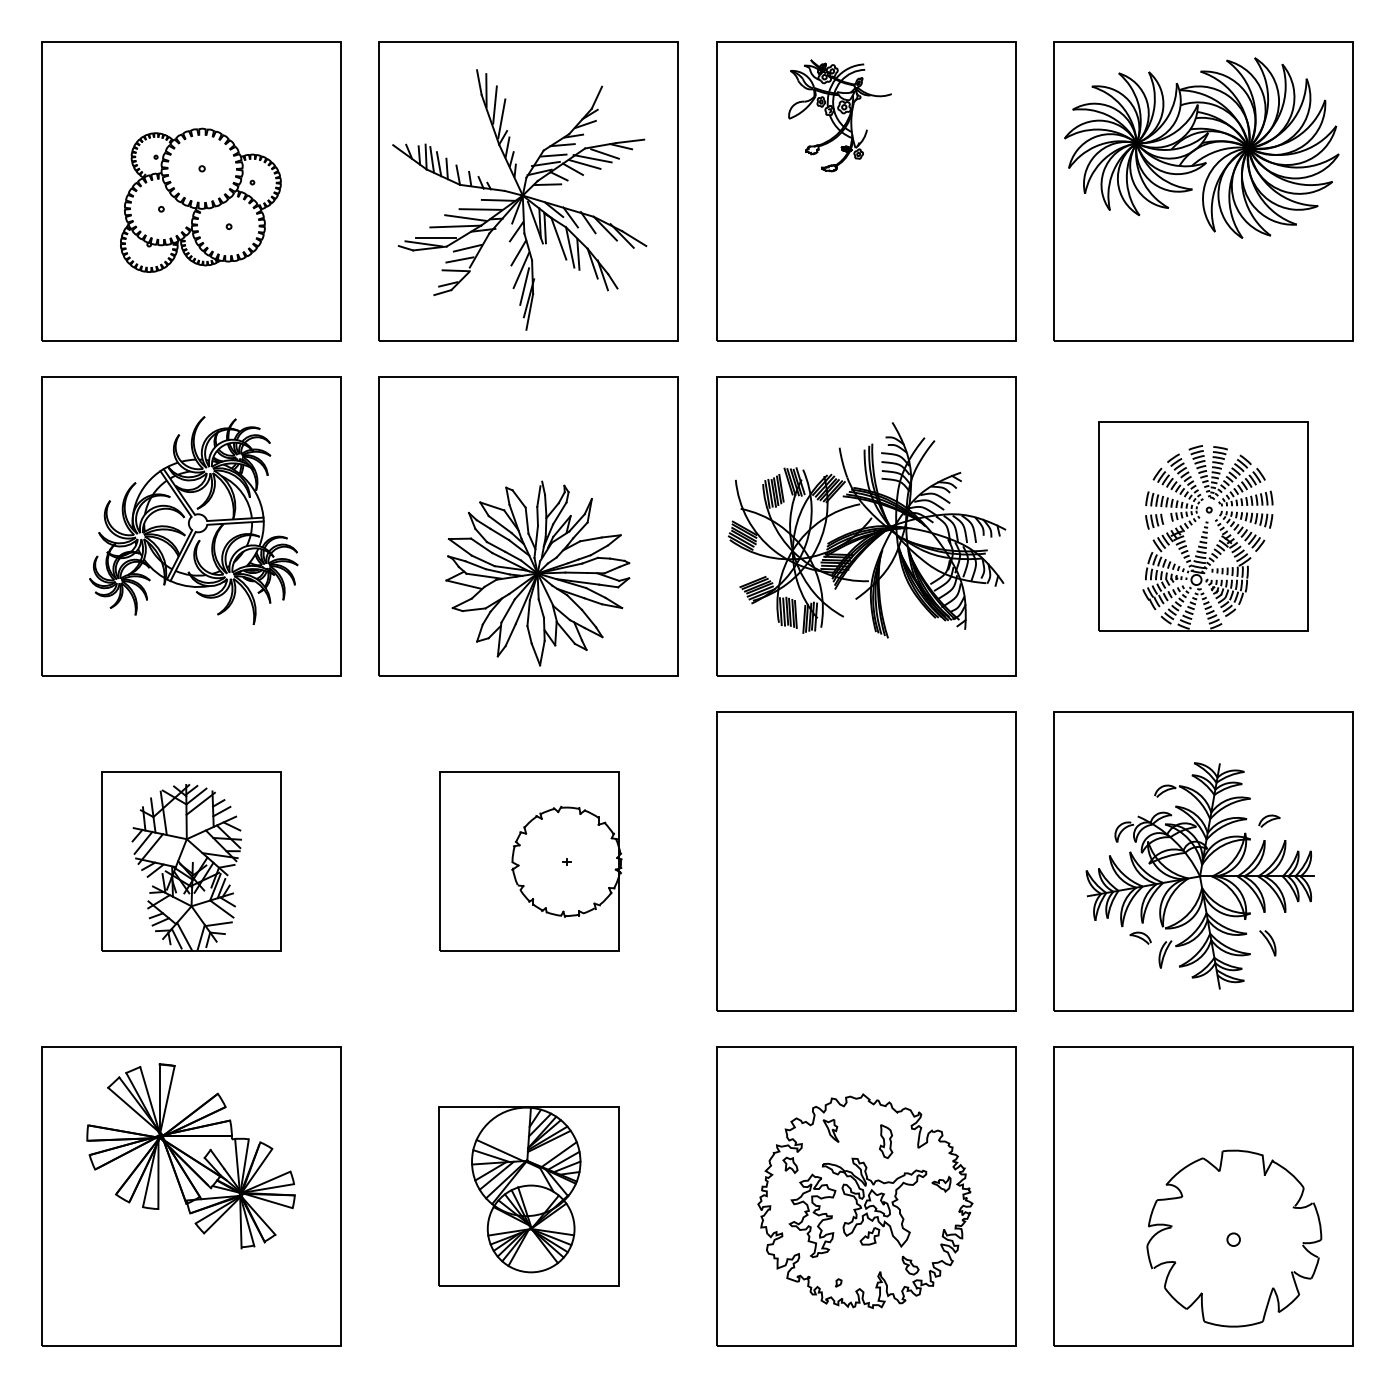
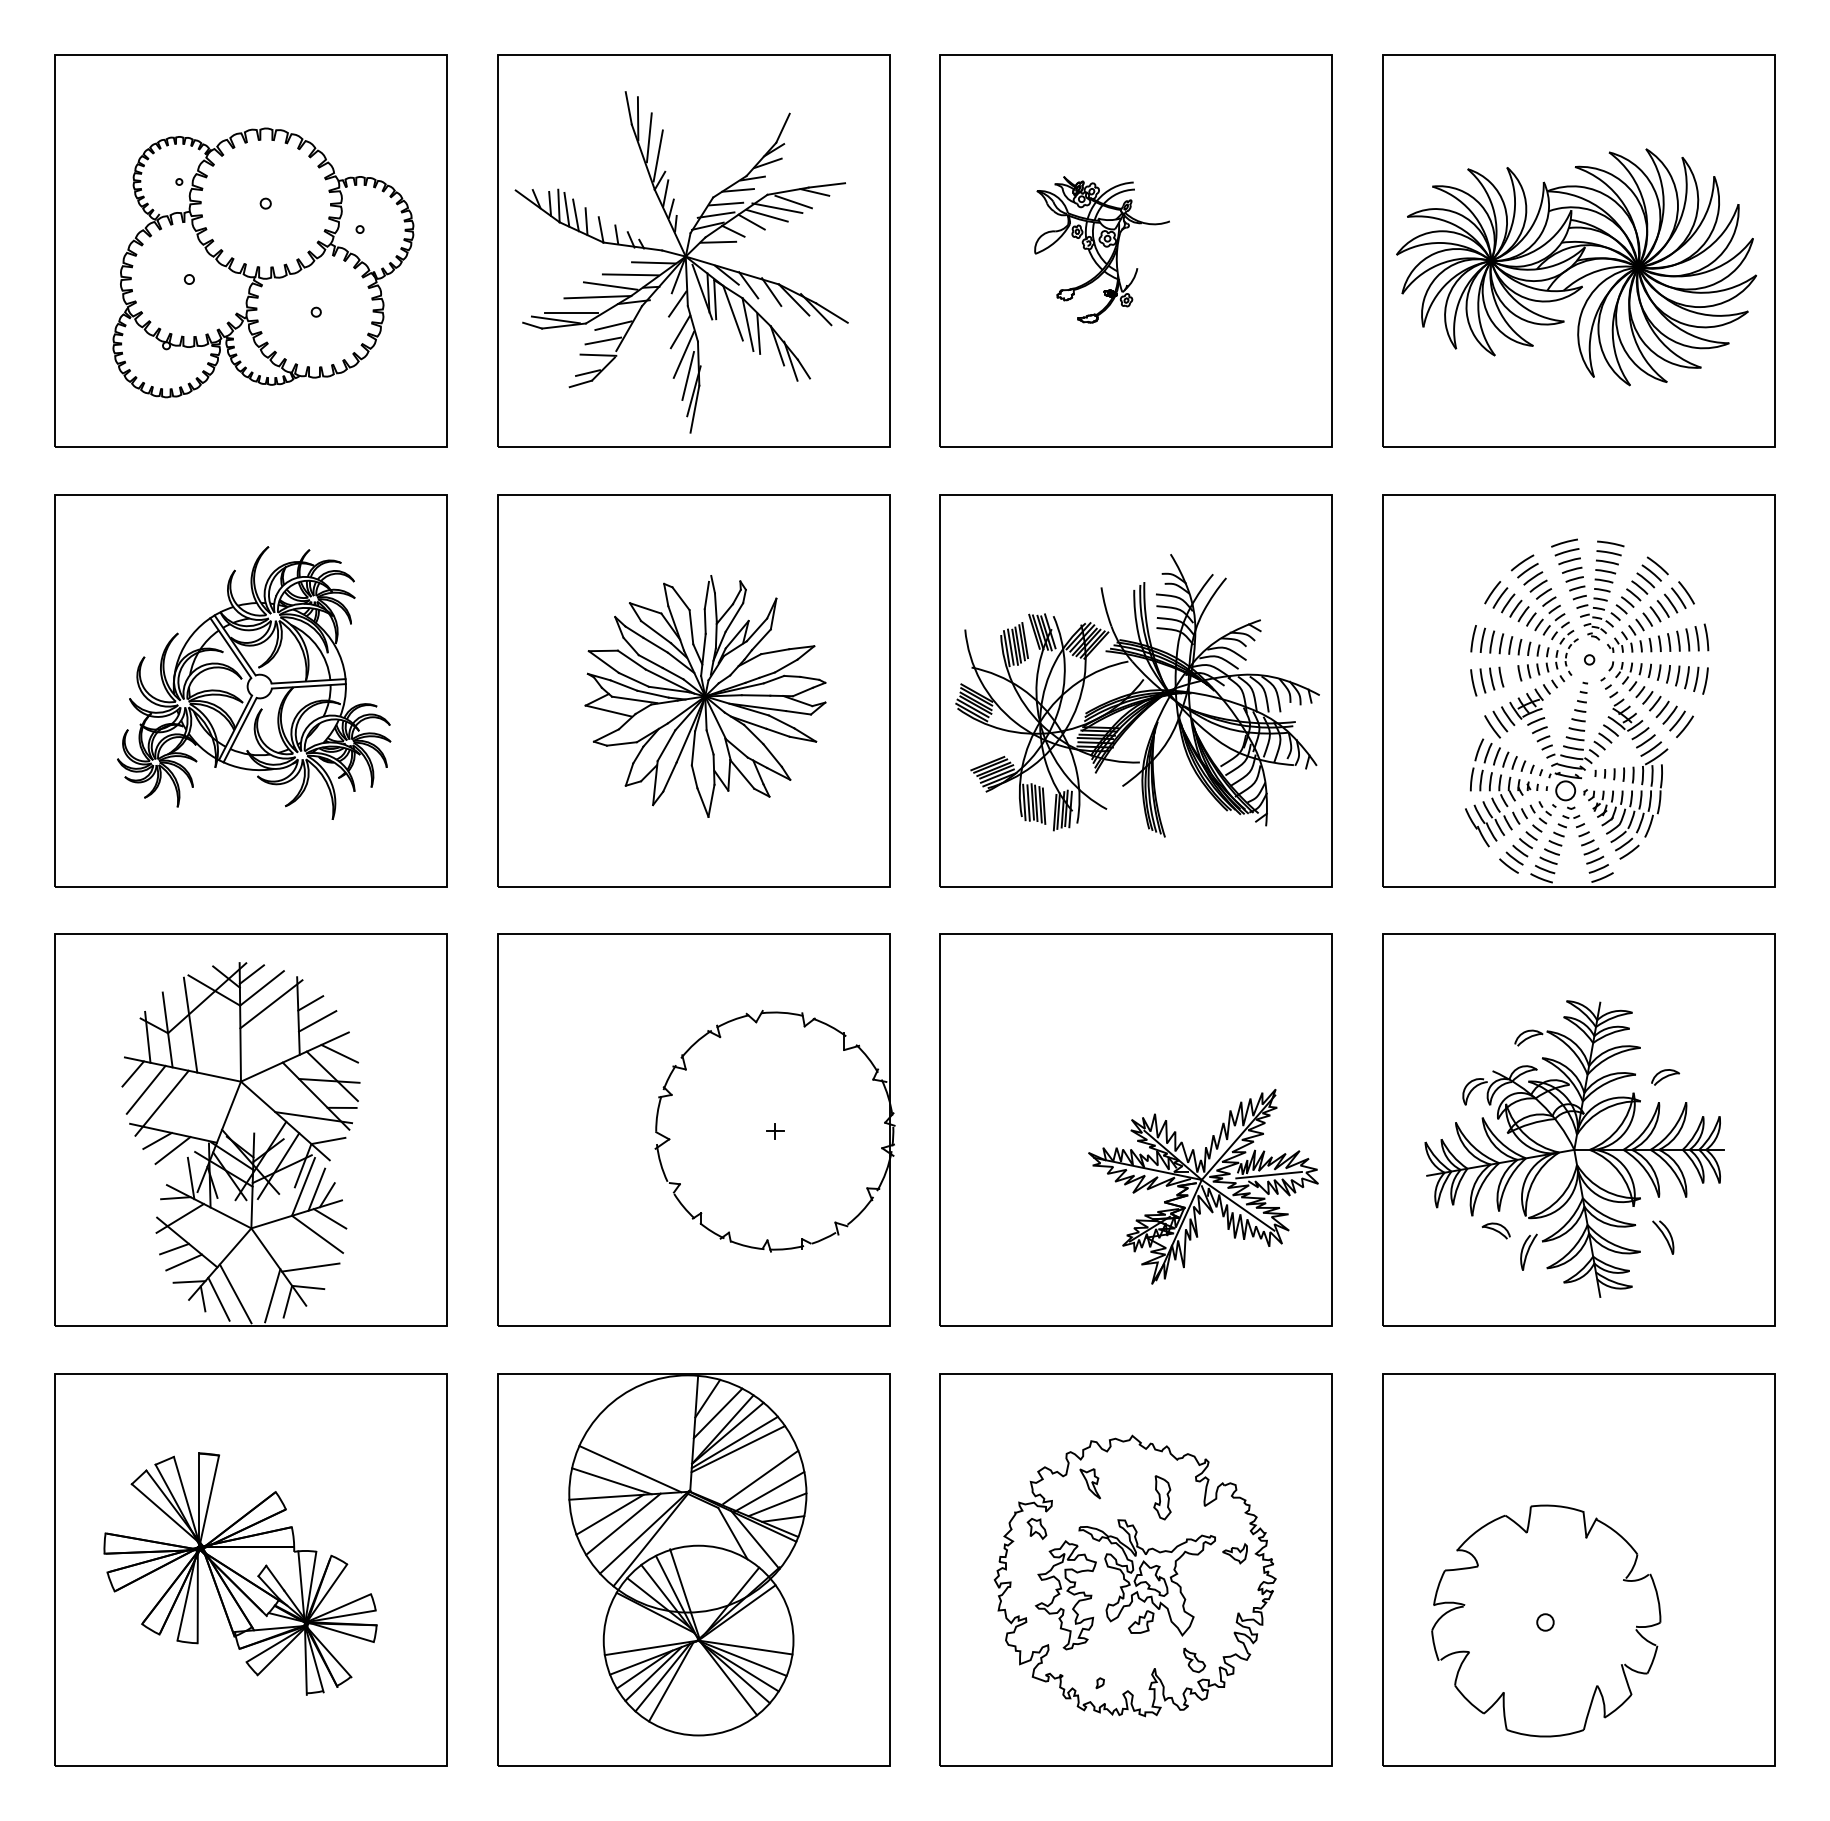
part: (839, 115) -> (1101, 249), moved
part: (1201, 148) -> (1576, 267), moved
part: (200, 200) -> (263, 262), size x1.43
part: (1203, 526) -> (1578, 690), size x1.43
part: (537, 573) -> (705, 696), moved
part: (191, 860) -> (250, 1129), size x1.67
part: (530, 860) -> (696, 1129), size x1.67
part: (917, 904) -> (1203, 1186), added
part: (191, 1155) -> (240, 1573), moved
part: (528, 1196) -> (693, 1569), size x1.67
part: (1234, 1238) -> (1546, 1620), moved

